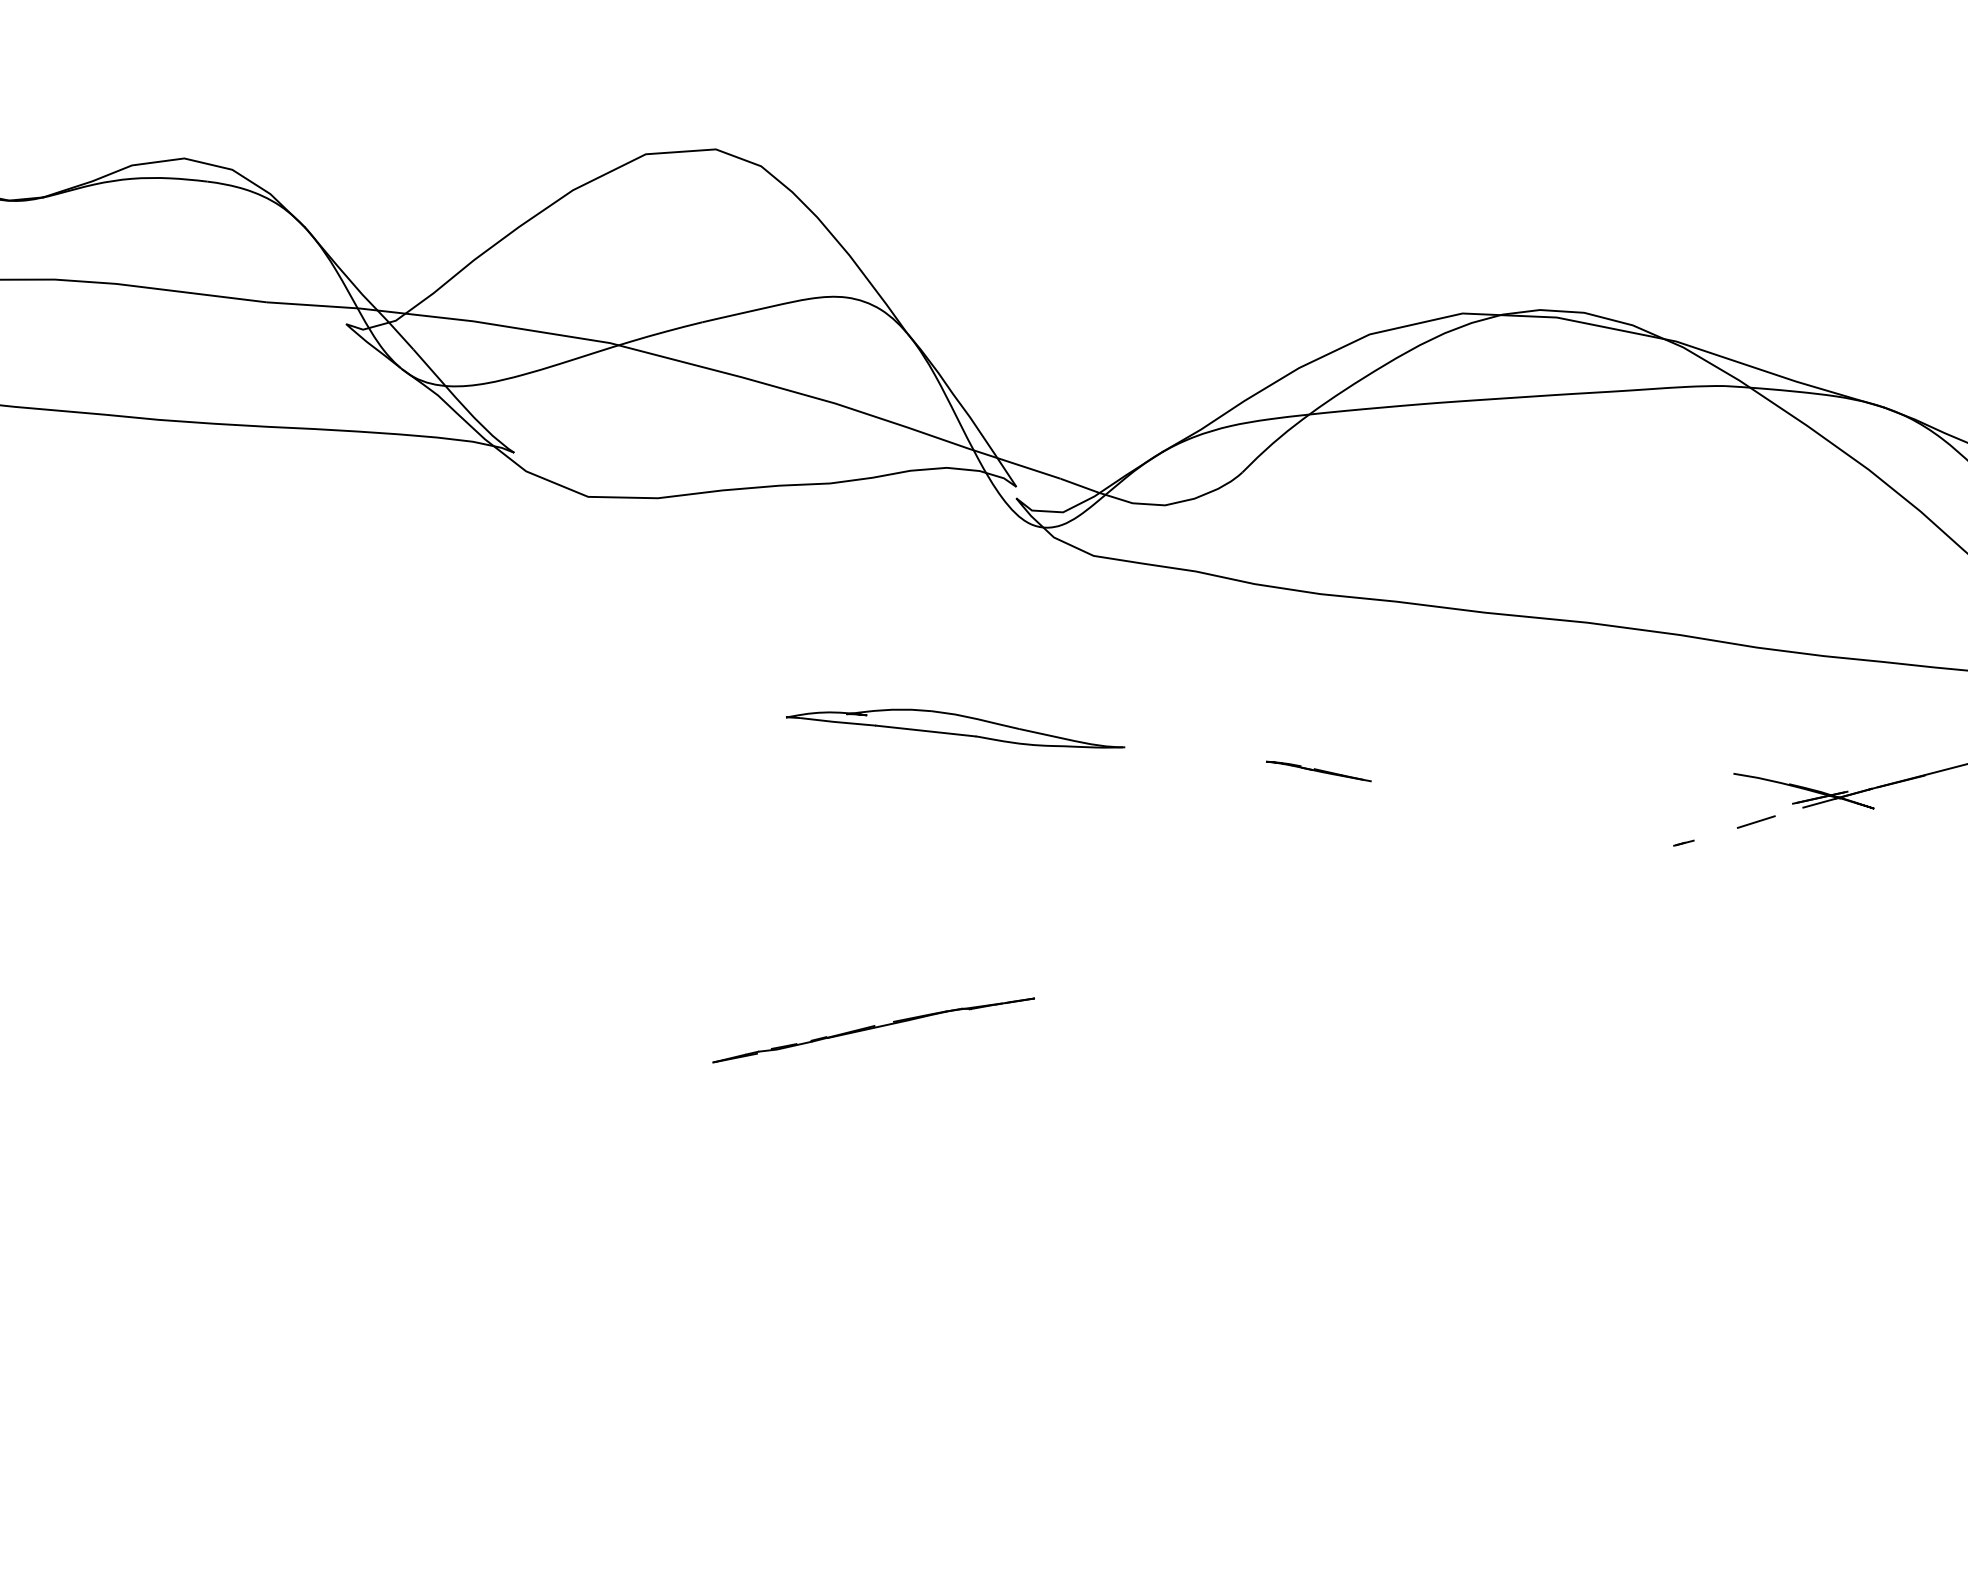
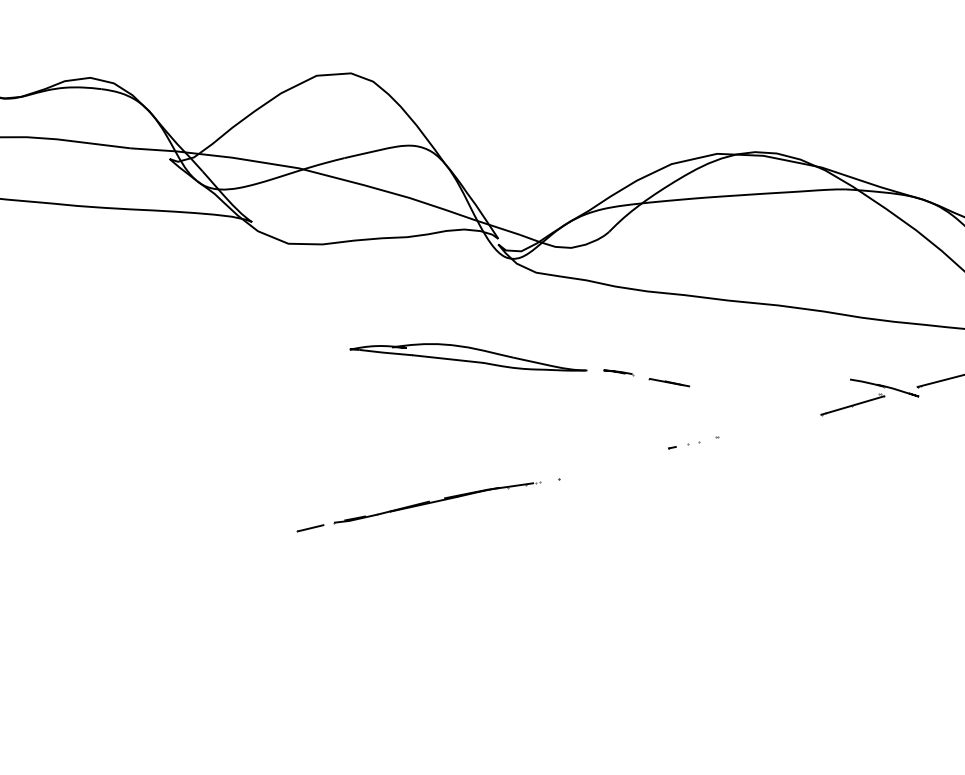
part: (955, 728) -> (468, 357), size x1.43
part: (1318, 771) -> (646, 378), size x1.67
line: (1744, 824) -> (855, 404), added
part: (1414, 902) -> (693, 442), added
part: (873, 1030) -> (428, 505), size x1.67

